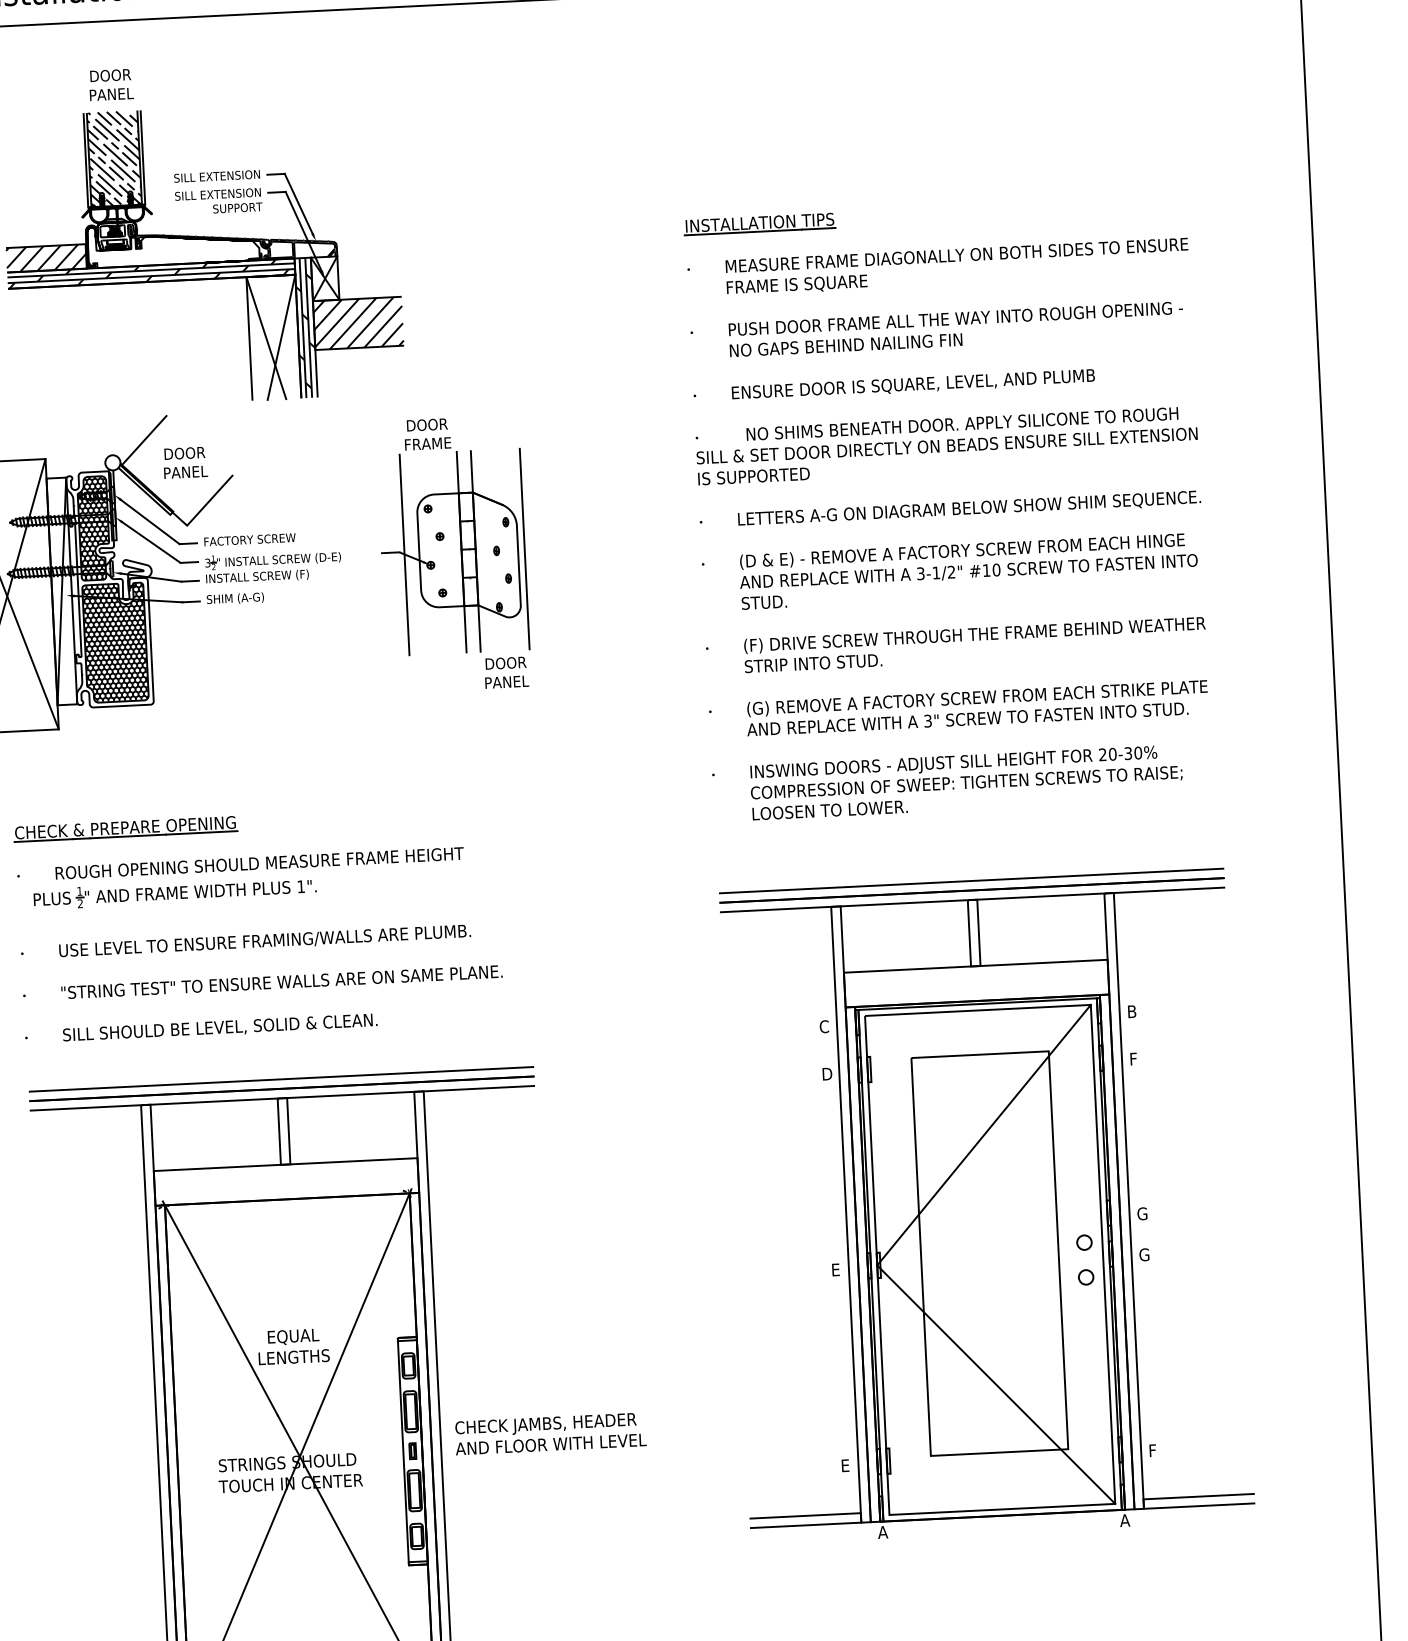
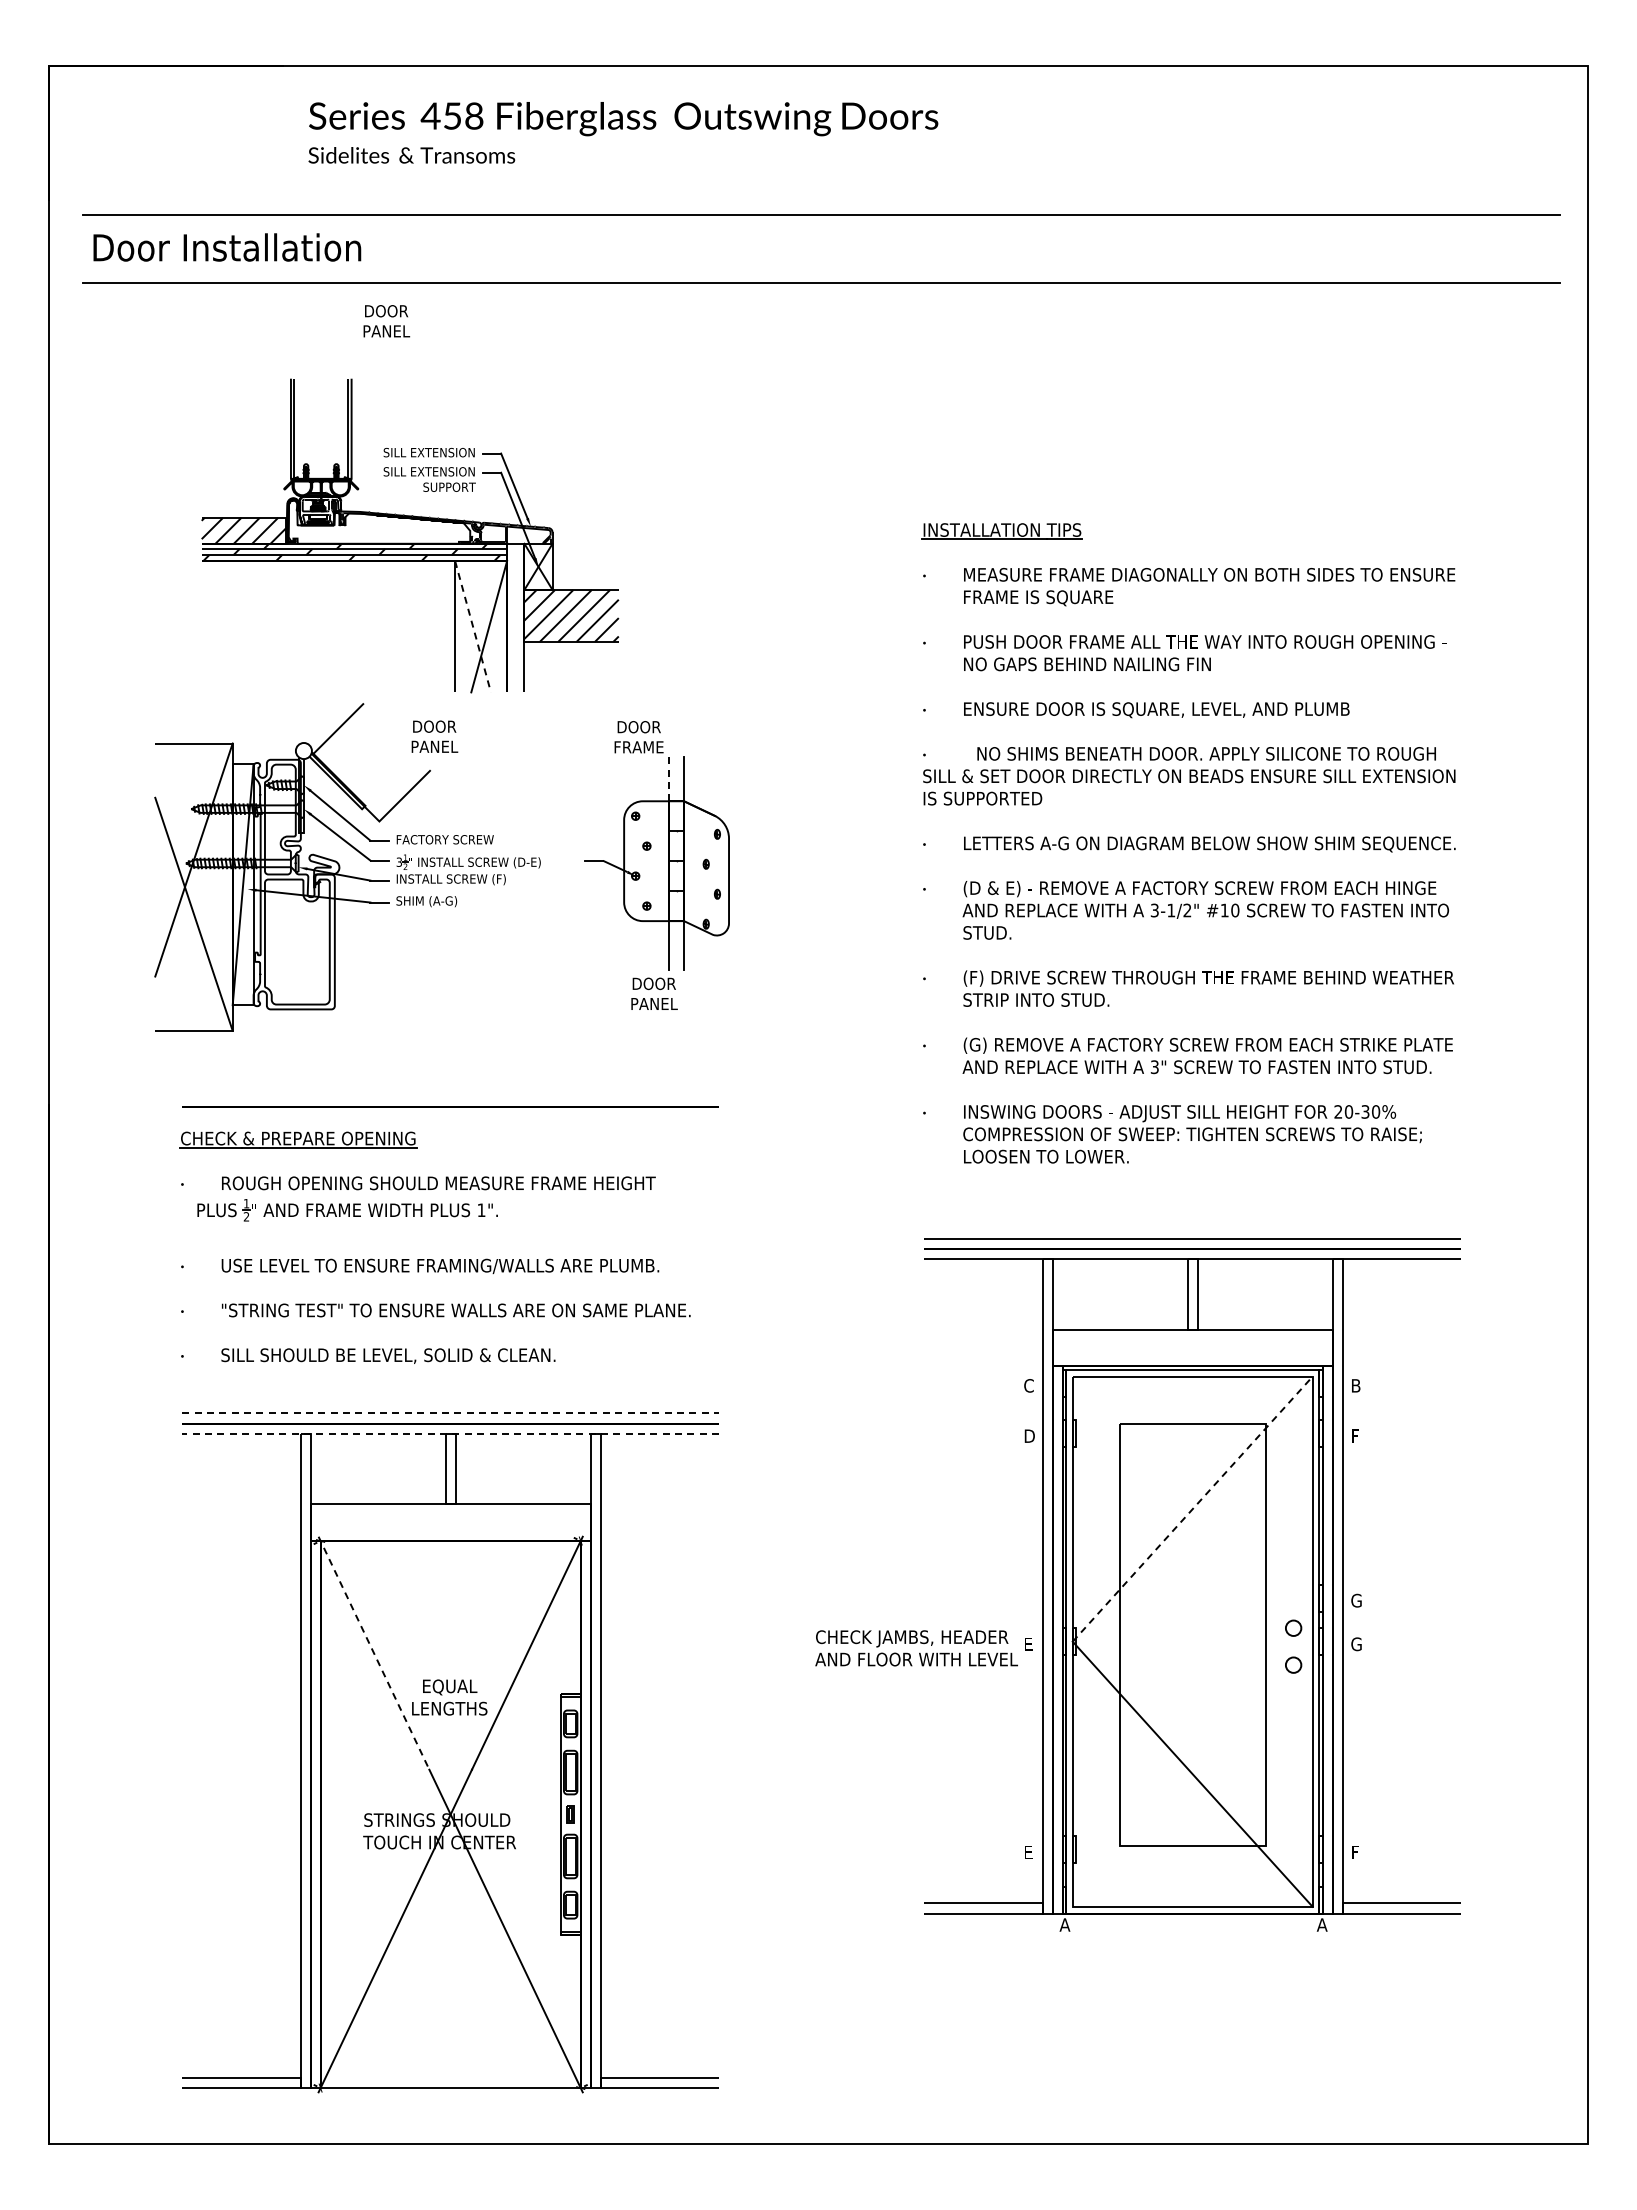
text: (111, 85) -> (386, 321), moved
hatch: (114, 158) -> (321, 428), removed
hatch: (305, 327) -> (515, 617), removed
line: (266, 338) -> (473, 627), solid -> dashed
text: (185, 462) -> (434, 736), moved
line: (458, 471) -> (669, 778), solid -> dashed
hatch: (94, 528) -> (280, 819), removed
line: (525, 548) -> (736, 863), removed
line: (404, 554) -> (608, 863), removed
hatch: (115, 642) -> (297, 941), removed
text: (506, 672) -> (654, 993), moved
line: (267, 790) -> (450, 1106), added
line: (281, 1079) -> (450, 1413), solid -> dashed
line: (282, 1098) -> (450, 1433), solid -> dashed
line: (983, 1135) -> (1192, 1509), solid -> dashed
line: (220, 1308) -> (374, 1653), solid -> dashed
text: (550, 1434) -> (916, 1648), moved

